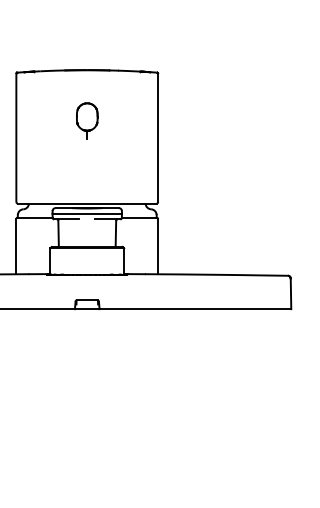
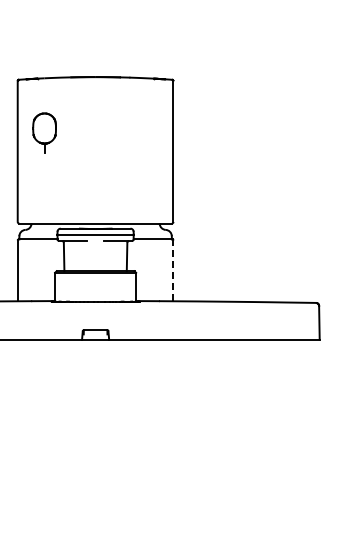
part: (87, 120) -> (44, 132), moved
line: (158, 246) -> (173, 270), solid -> dashed

